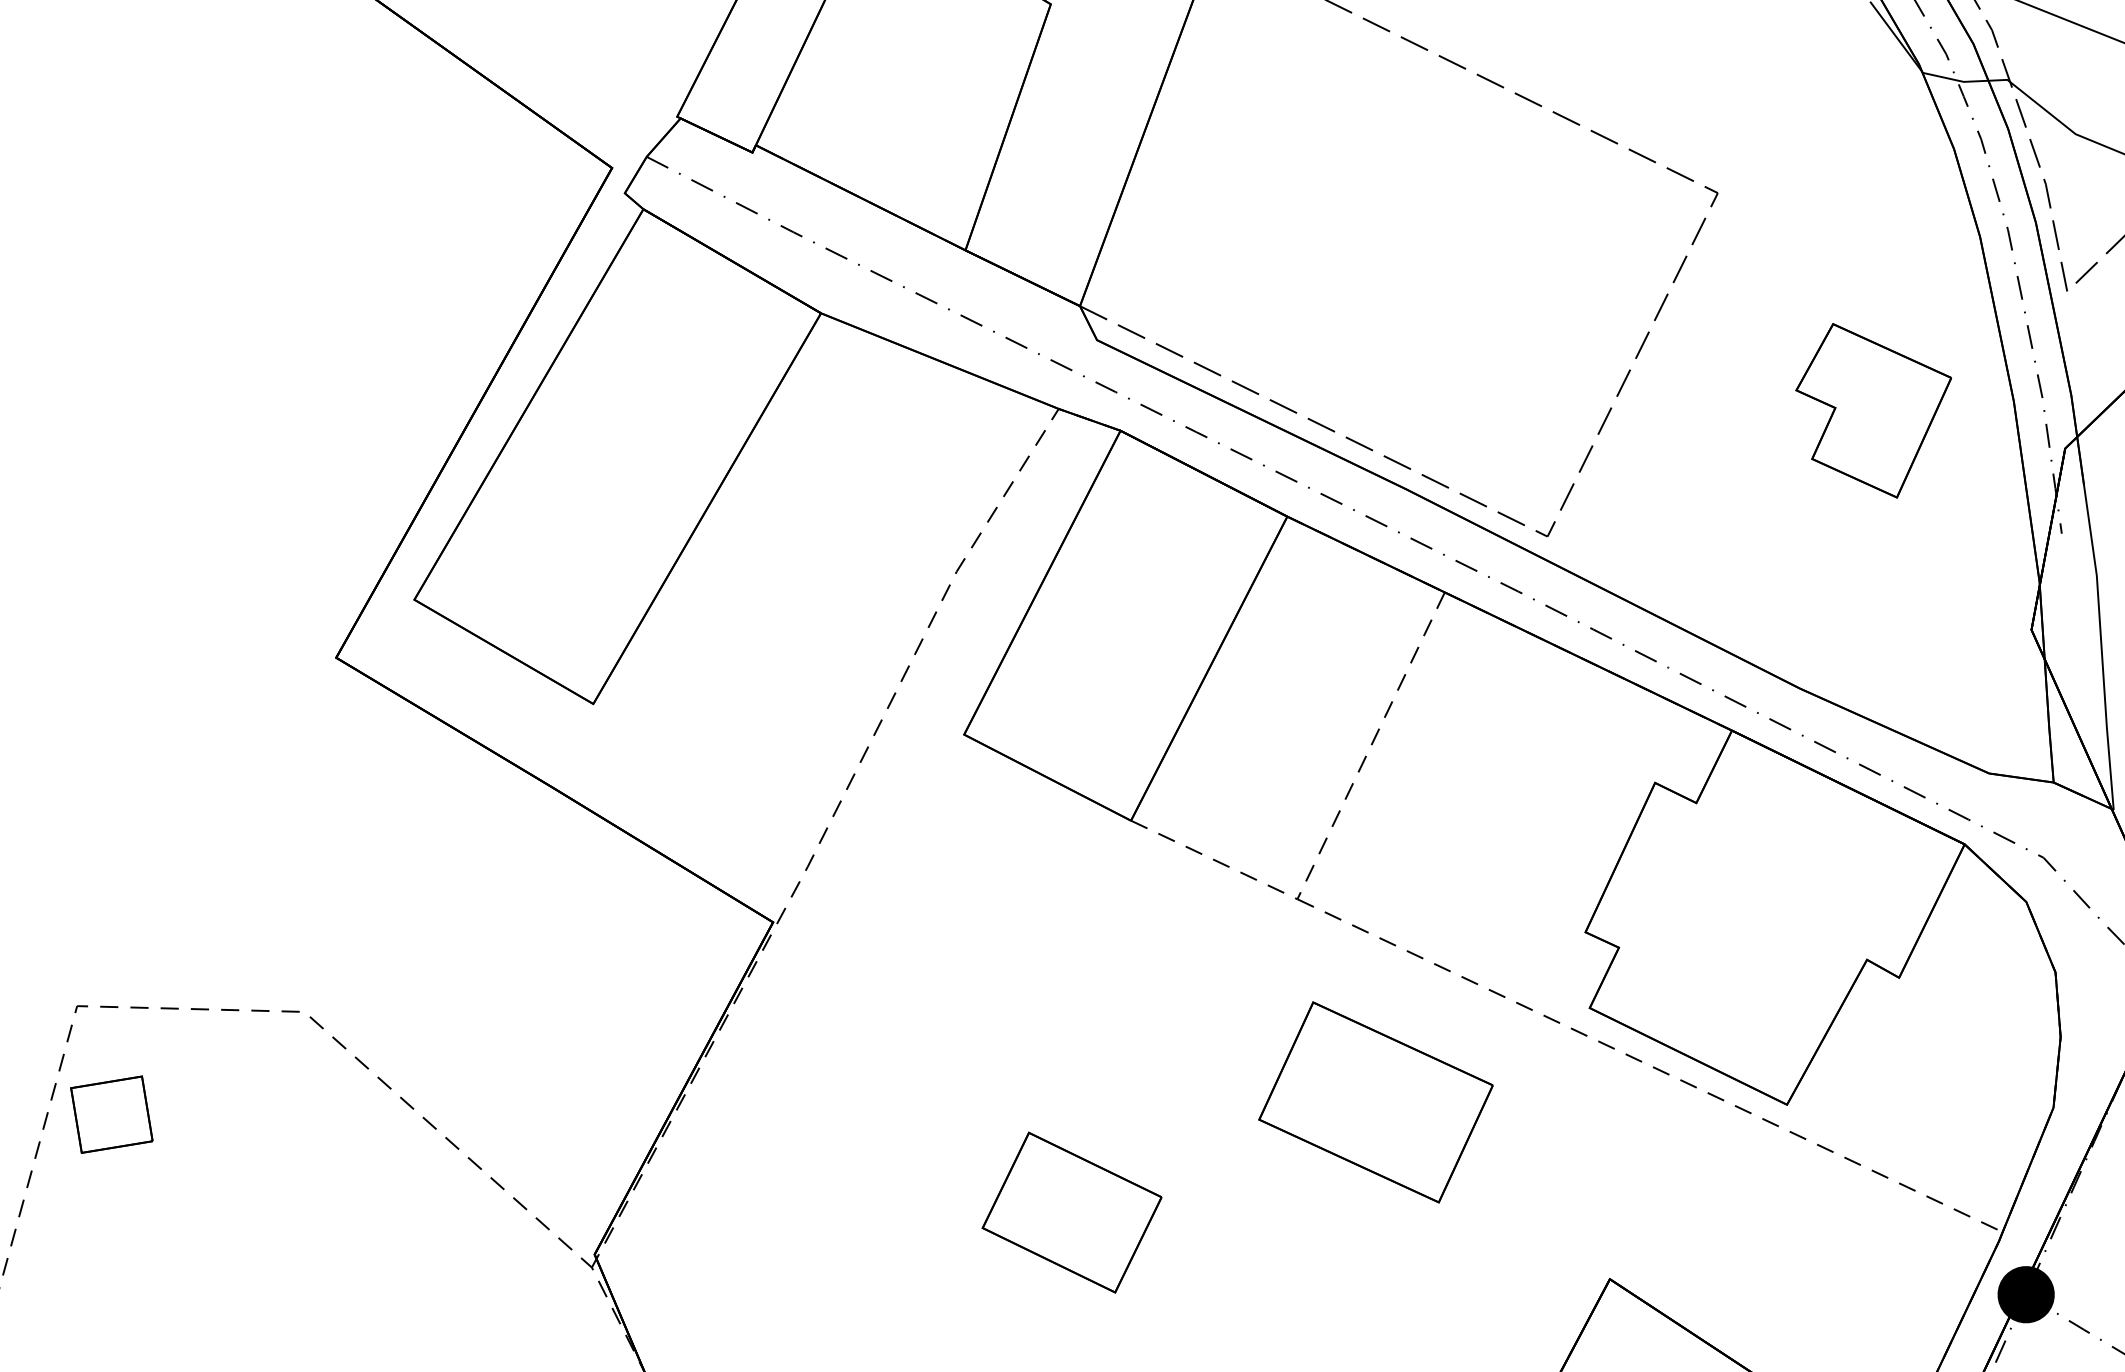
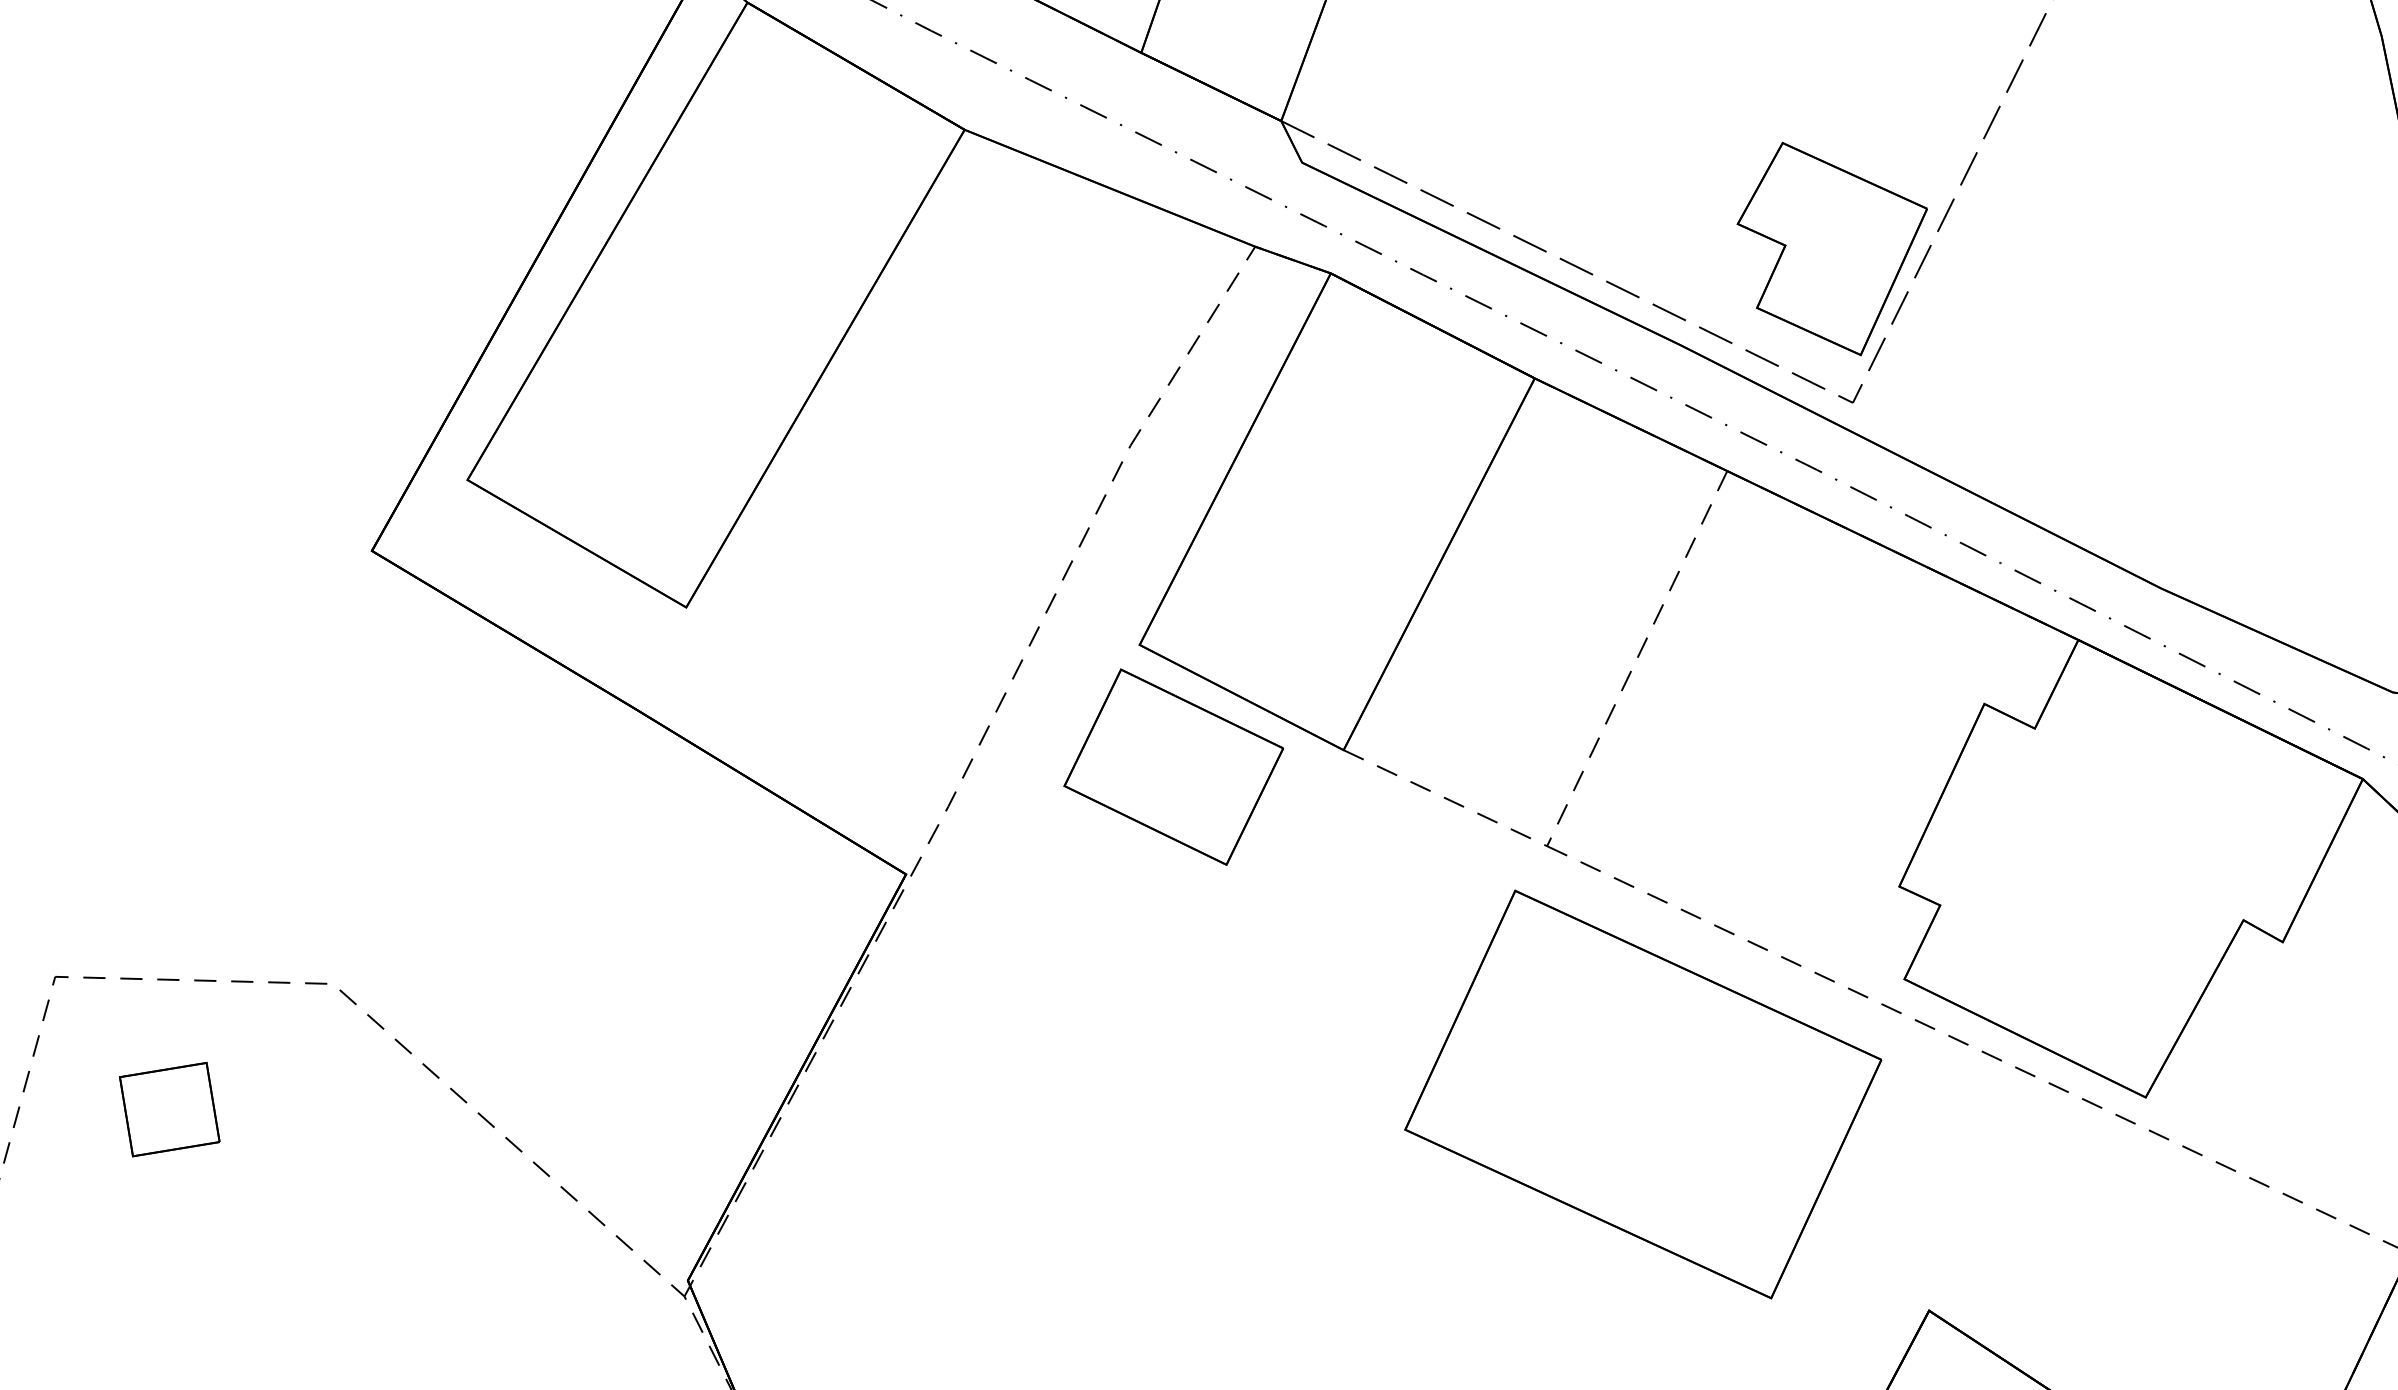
part: (1873, 410) -> (1832, 248), moved
part: (1375, 1102) -> (1642, 1094), size x1.67
part: (111, 1114) -> (169, 1109), moved
part: (1071, 1212) -> (1173, 767), moved

